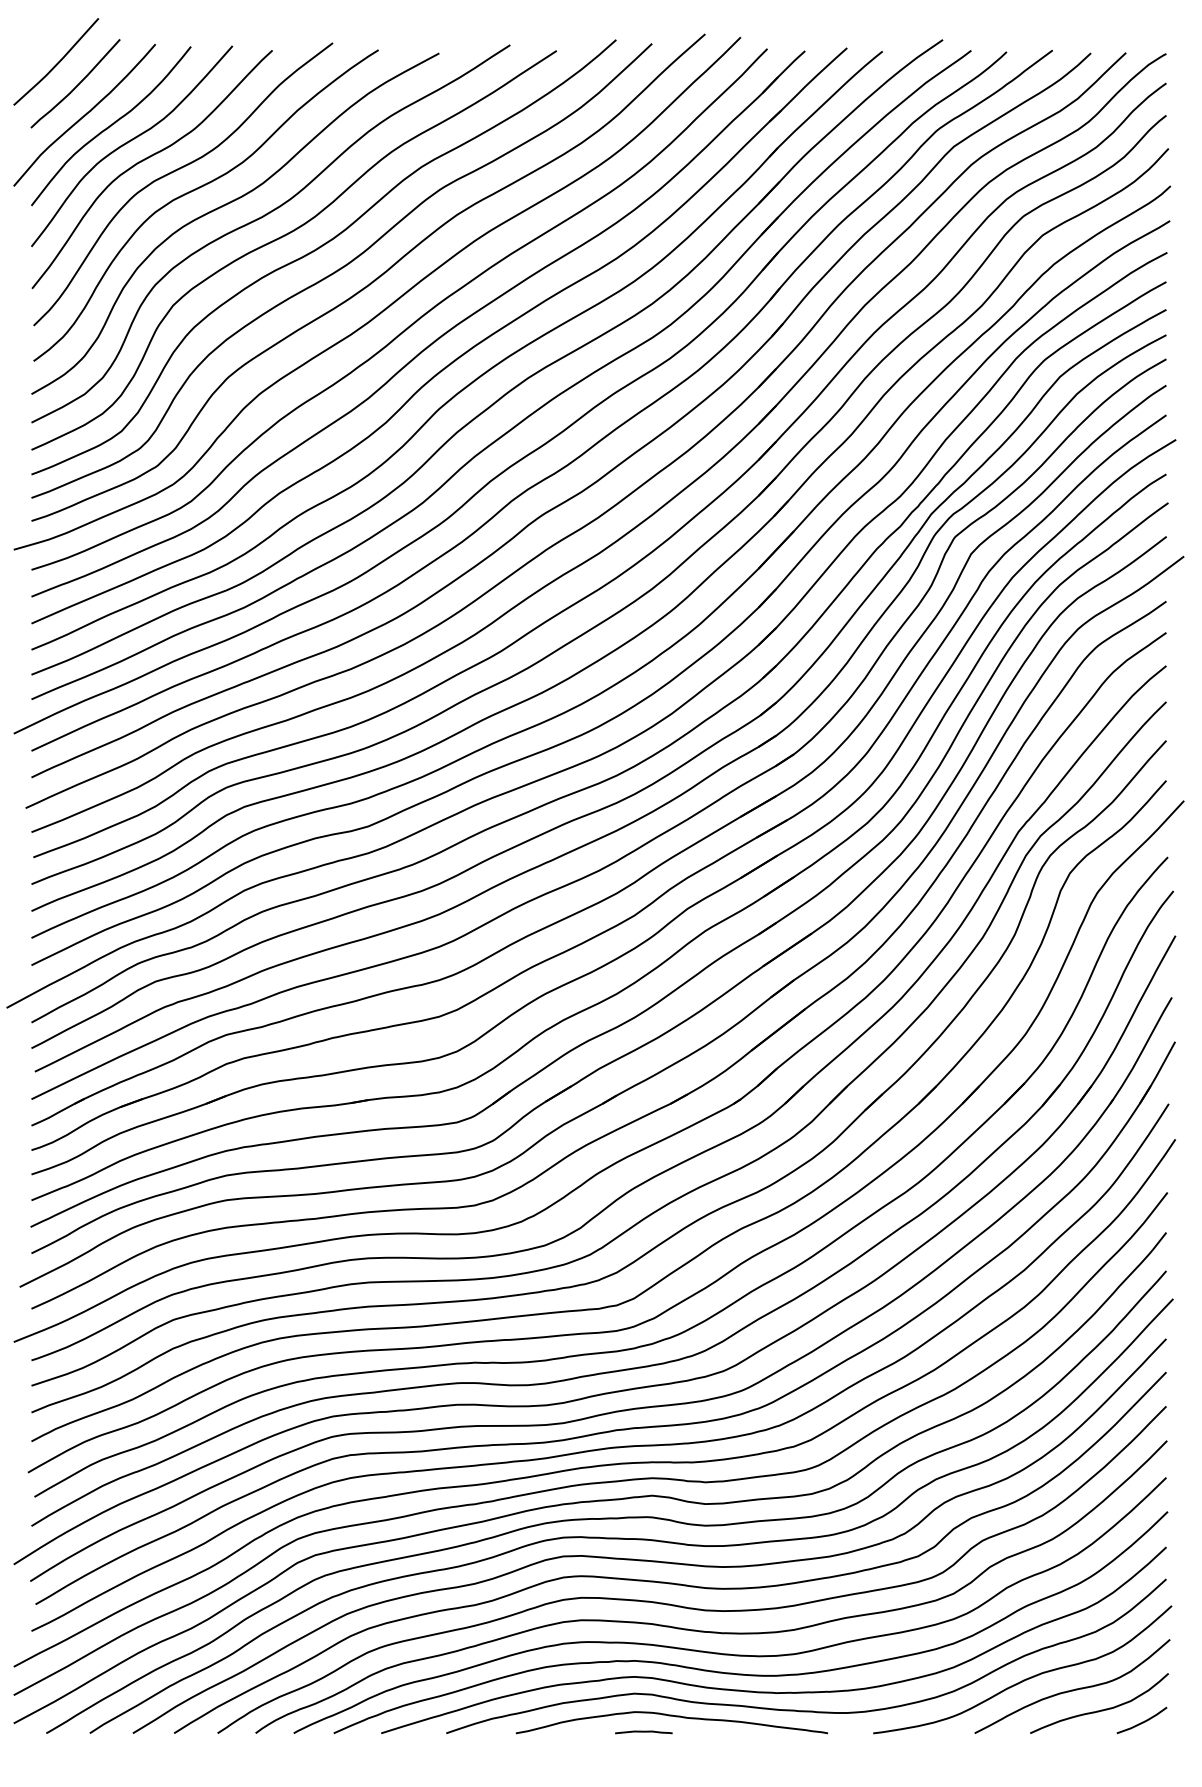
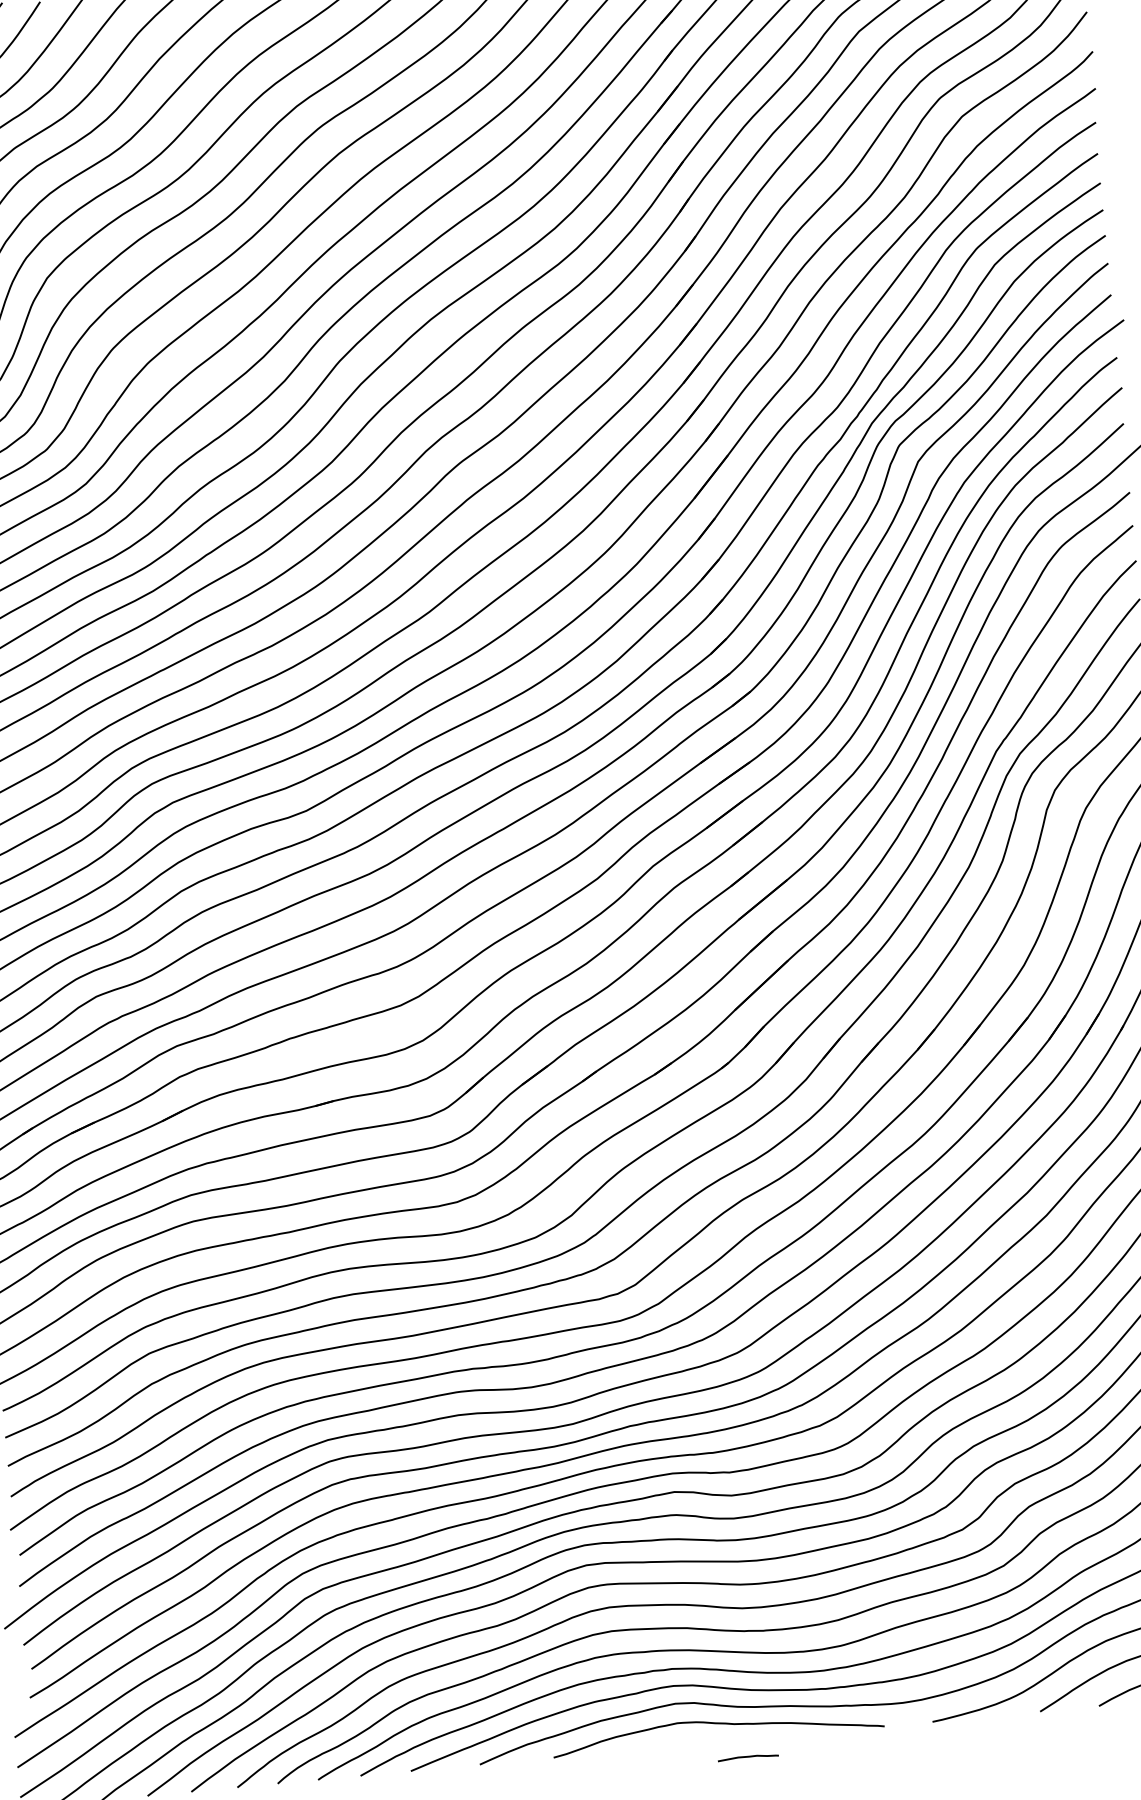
curve: (643, 1732) -> (747, 1757), moved

